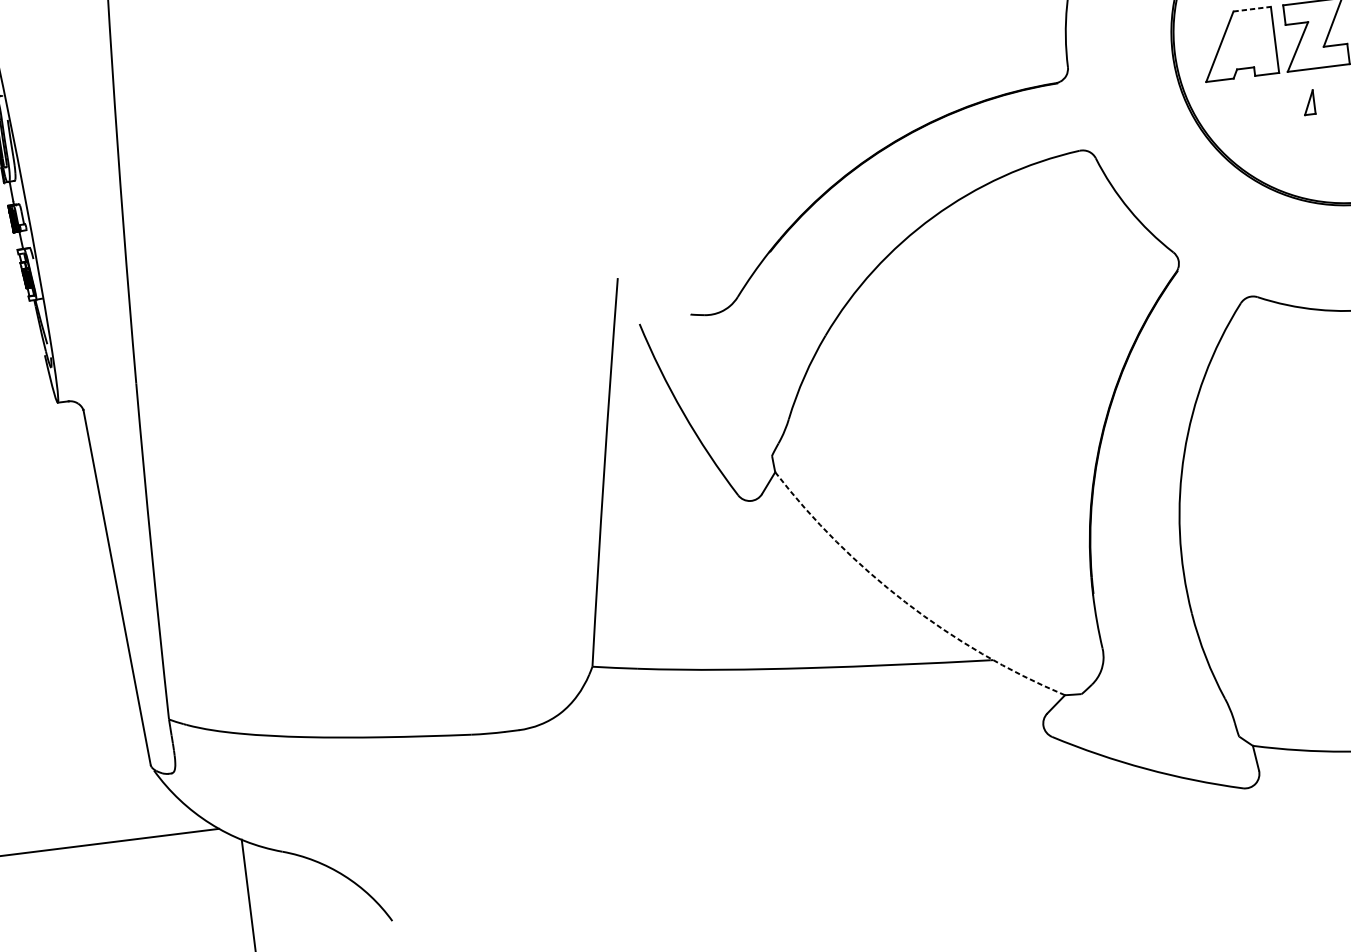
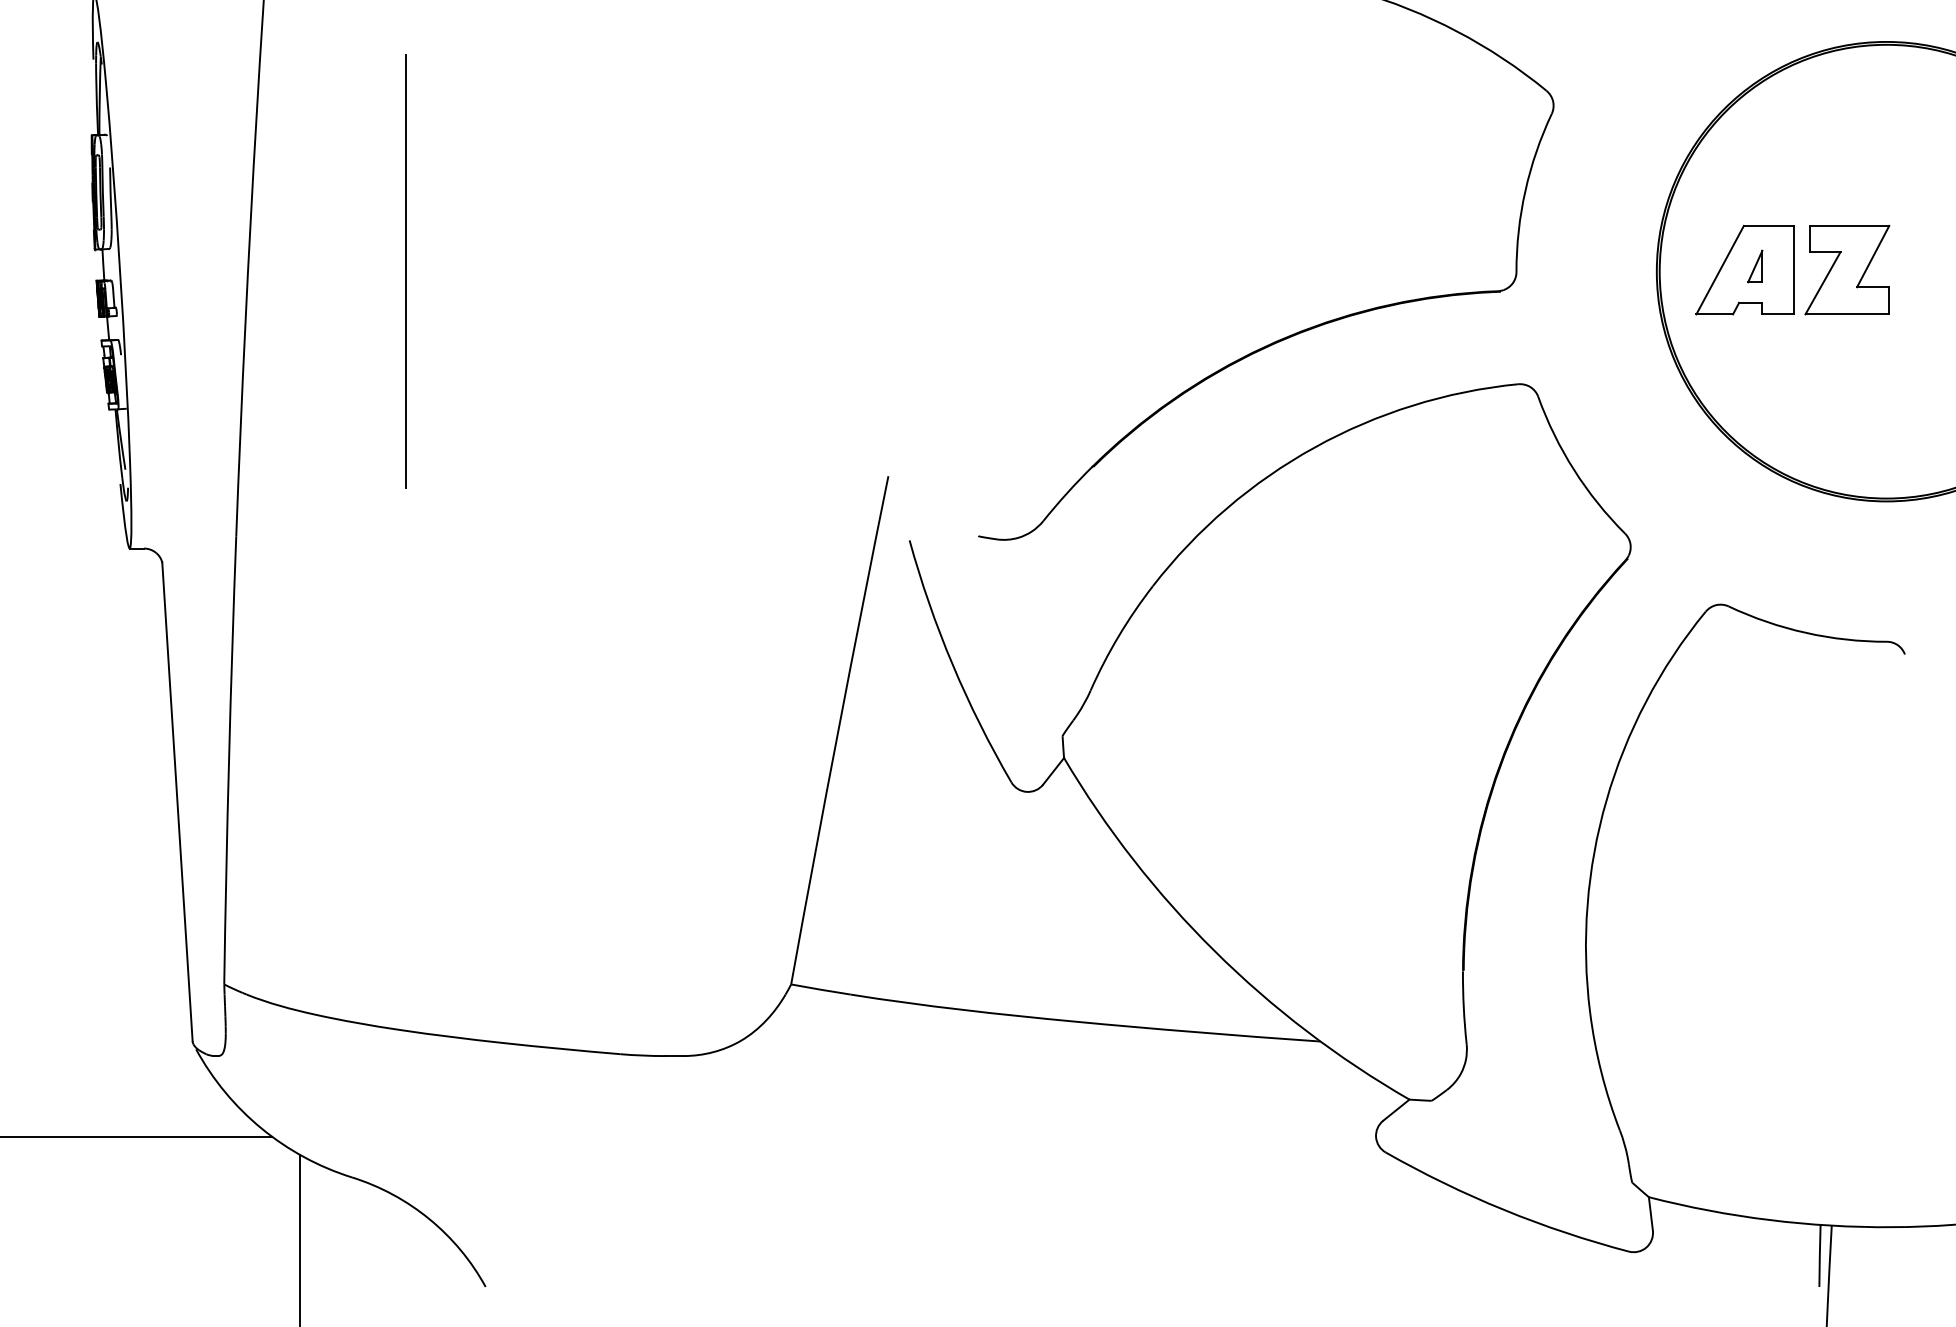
line: (1252, 8) -> (1769, 225), dashed -> solid
part: (1309, 102) -> (1755, 266), moved
line: (238, 170) -> (406, 271), added
arc: (905, 602) -> (1214, 951), dashed -> solid

